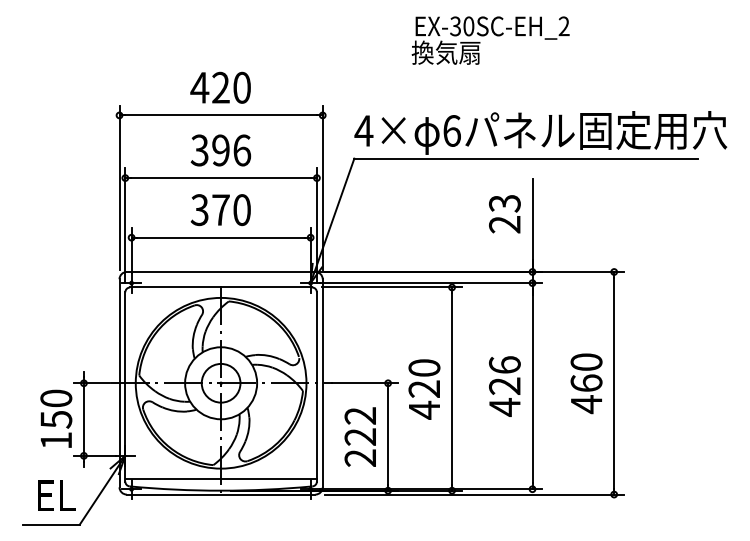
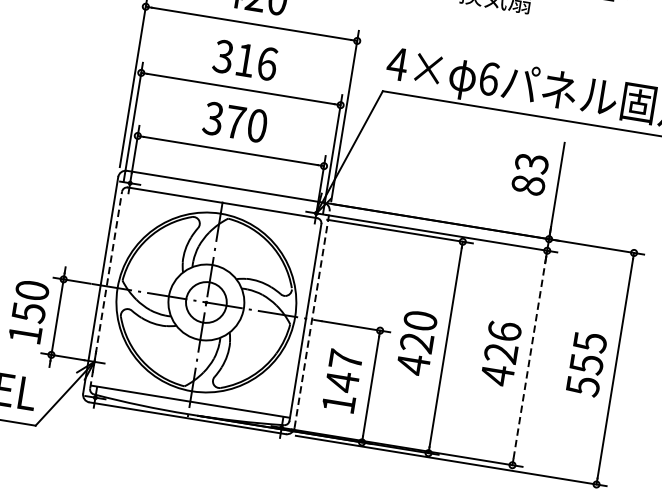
text: (220, 150) -> (244, 60), 396 -> 316
text: (504, 224) -> (527, 185), 23 -> 83
line: (322, 382) -> (311, 318), solid -> dashed
text: (586, 383) -> (586, 364), 460 -> 555
line: (125, 386) -> (106, 289), solid -> dashed
line: (532, 386) -> (529, 358), solid -> dashed
text: (359, 436) -> (341, 381), 222 -> 147

